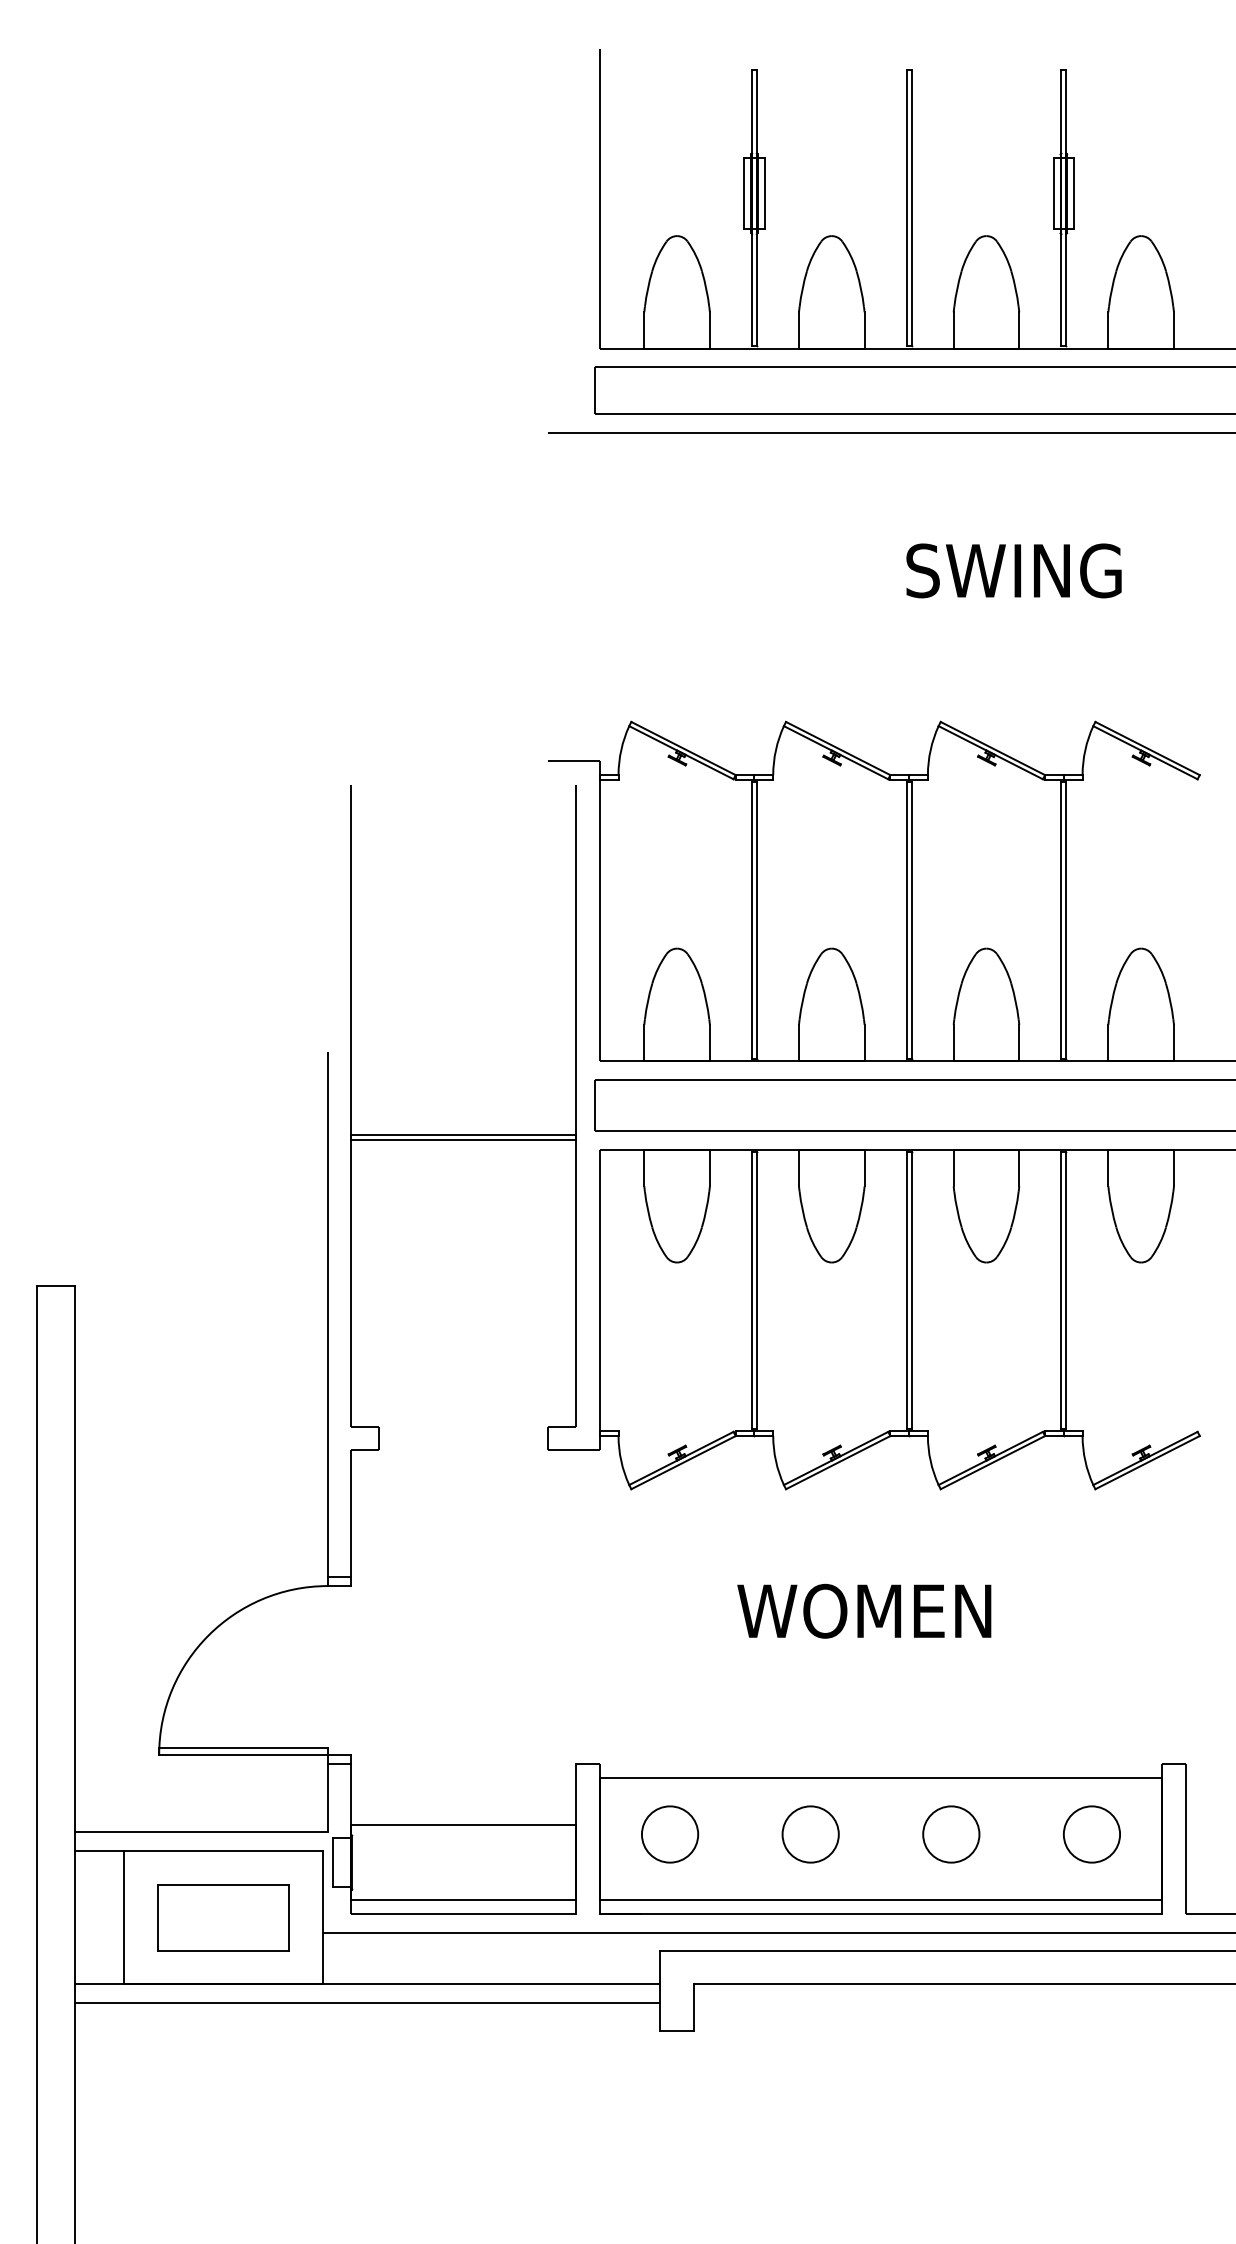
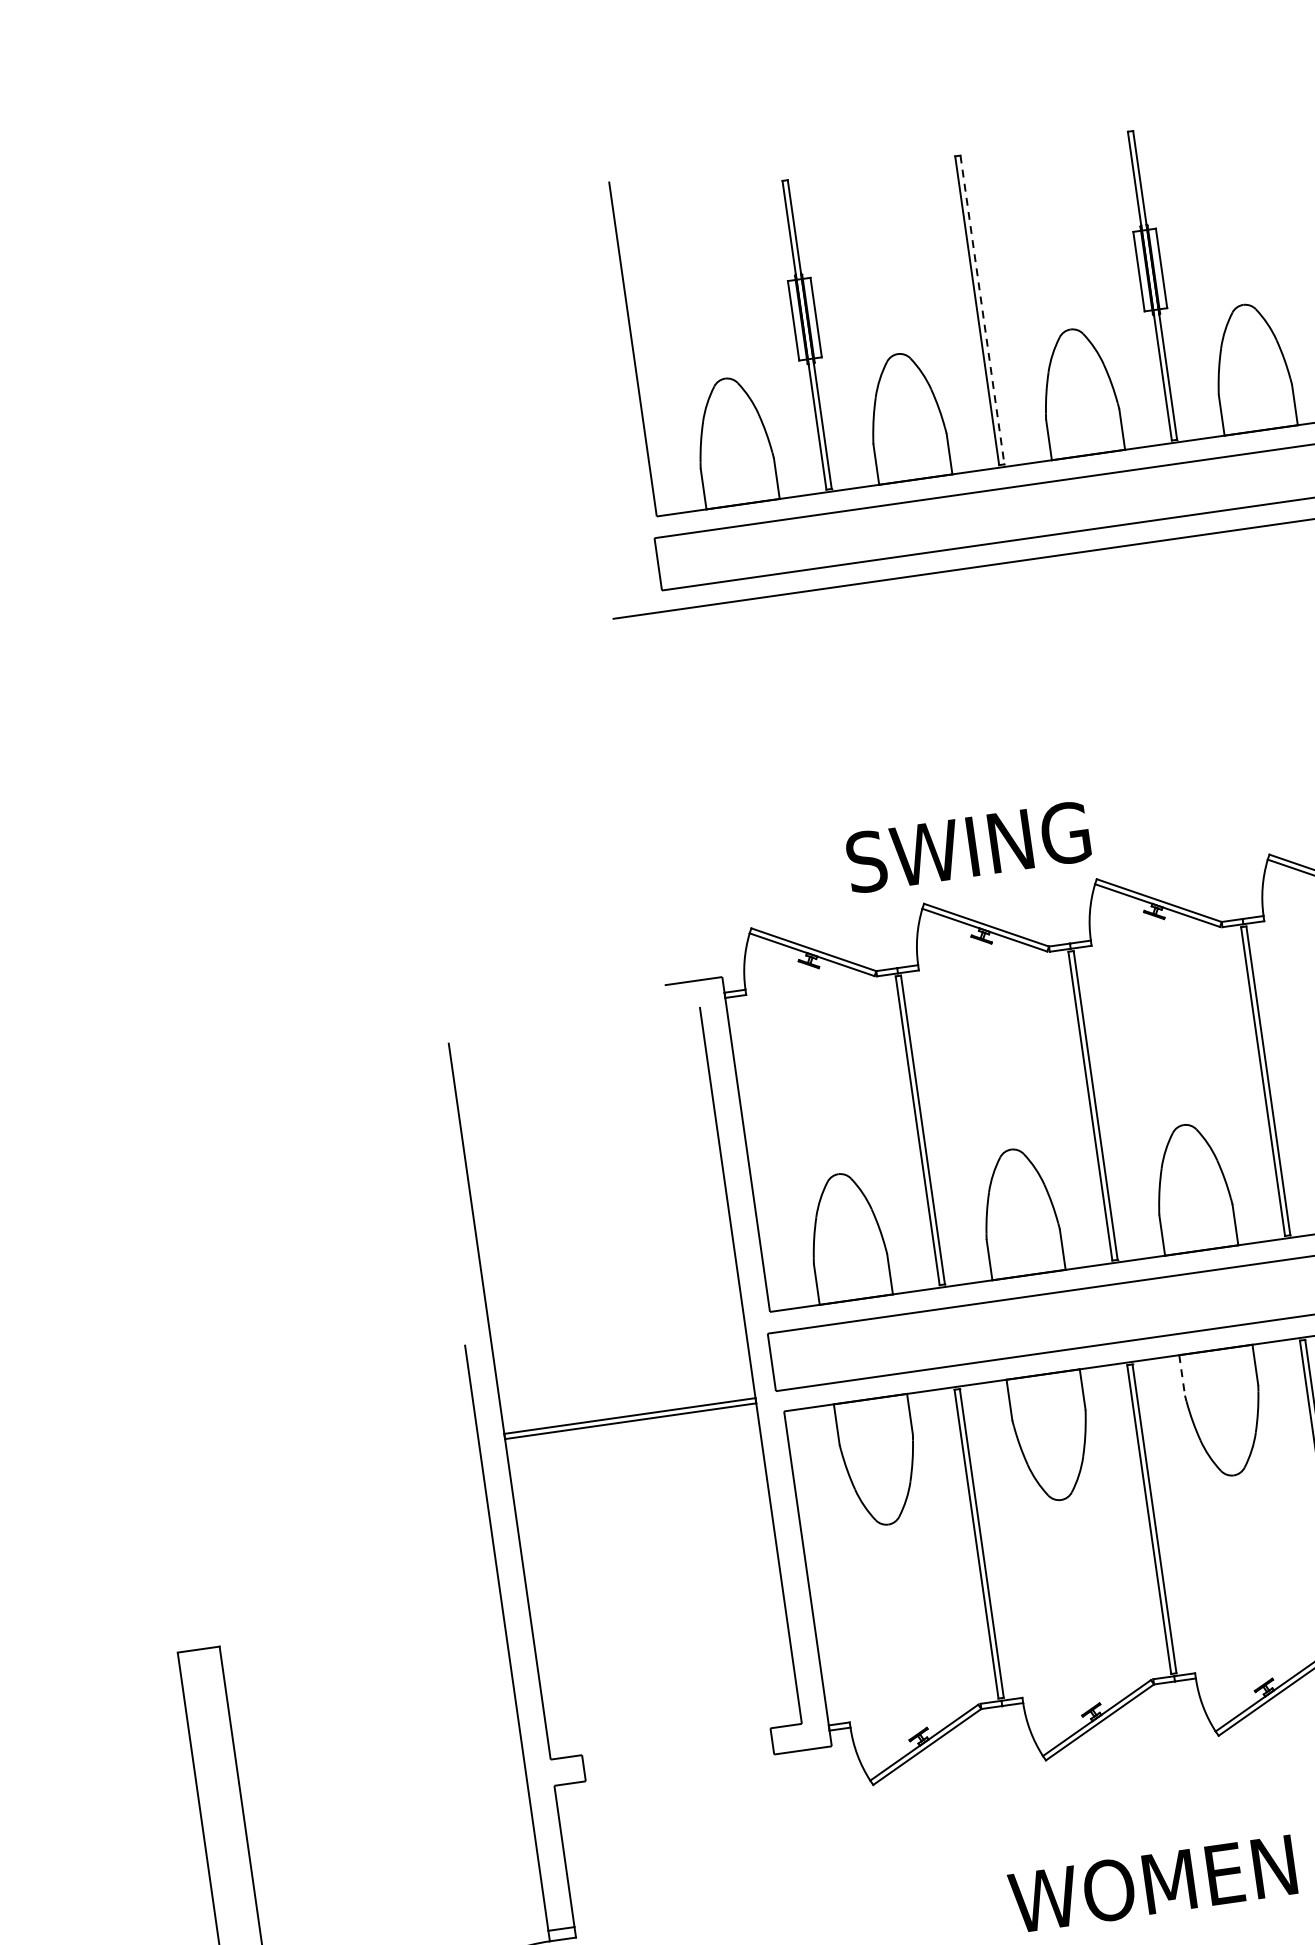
line: (911, 208) -> (982, 310), solid -> dashed
text: (1013, 570) -> (967, 846), moved
line: (953, 1168) -> (1181, 1375), solid -> dashed

